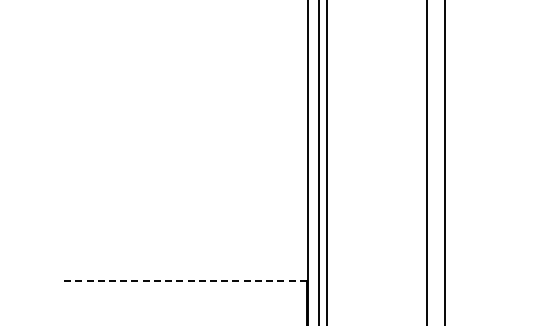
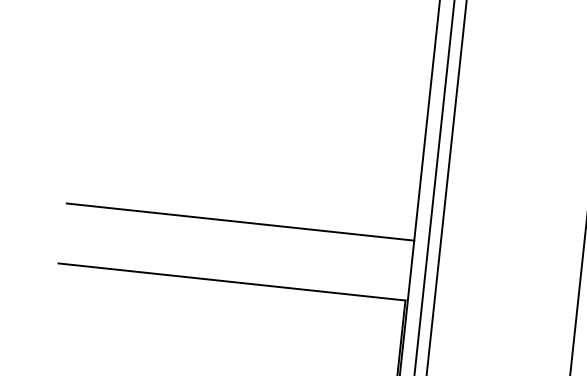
line: (186, 238) -> (240, 221), added
line: (184, 280) -> (231, 281), dashed -> solid

